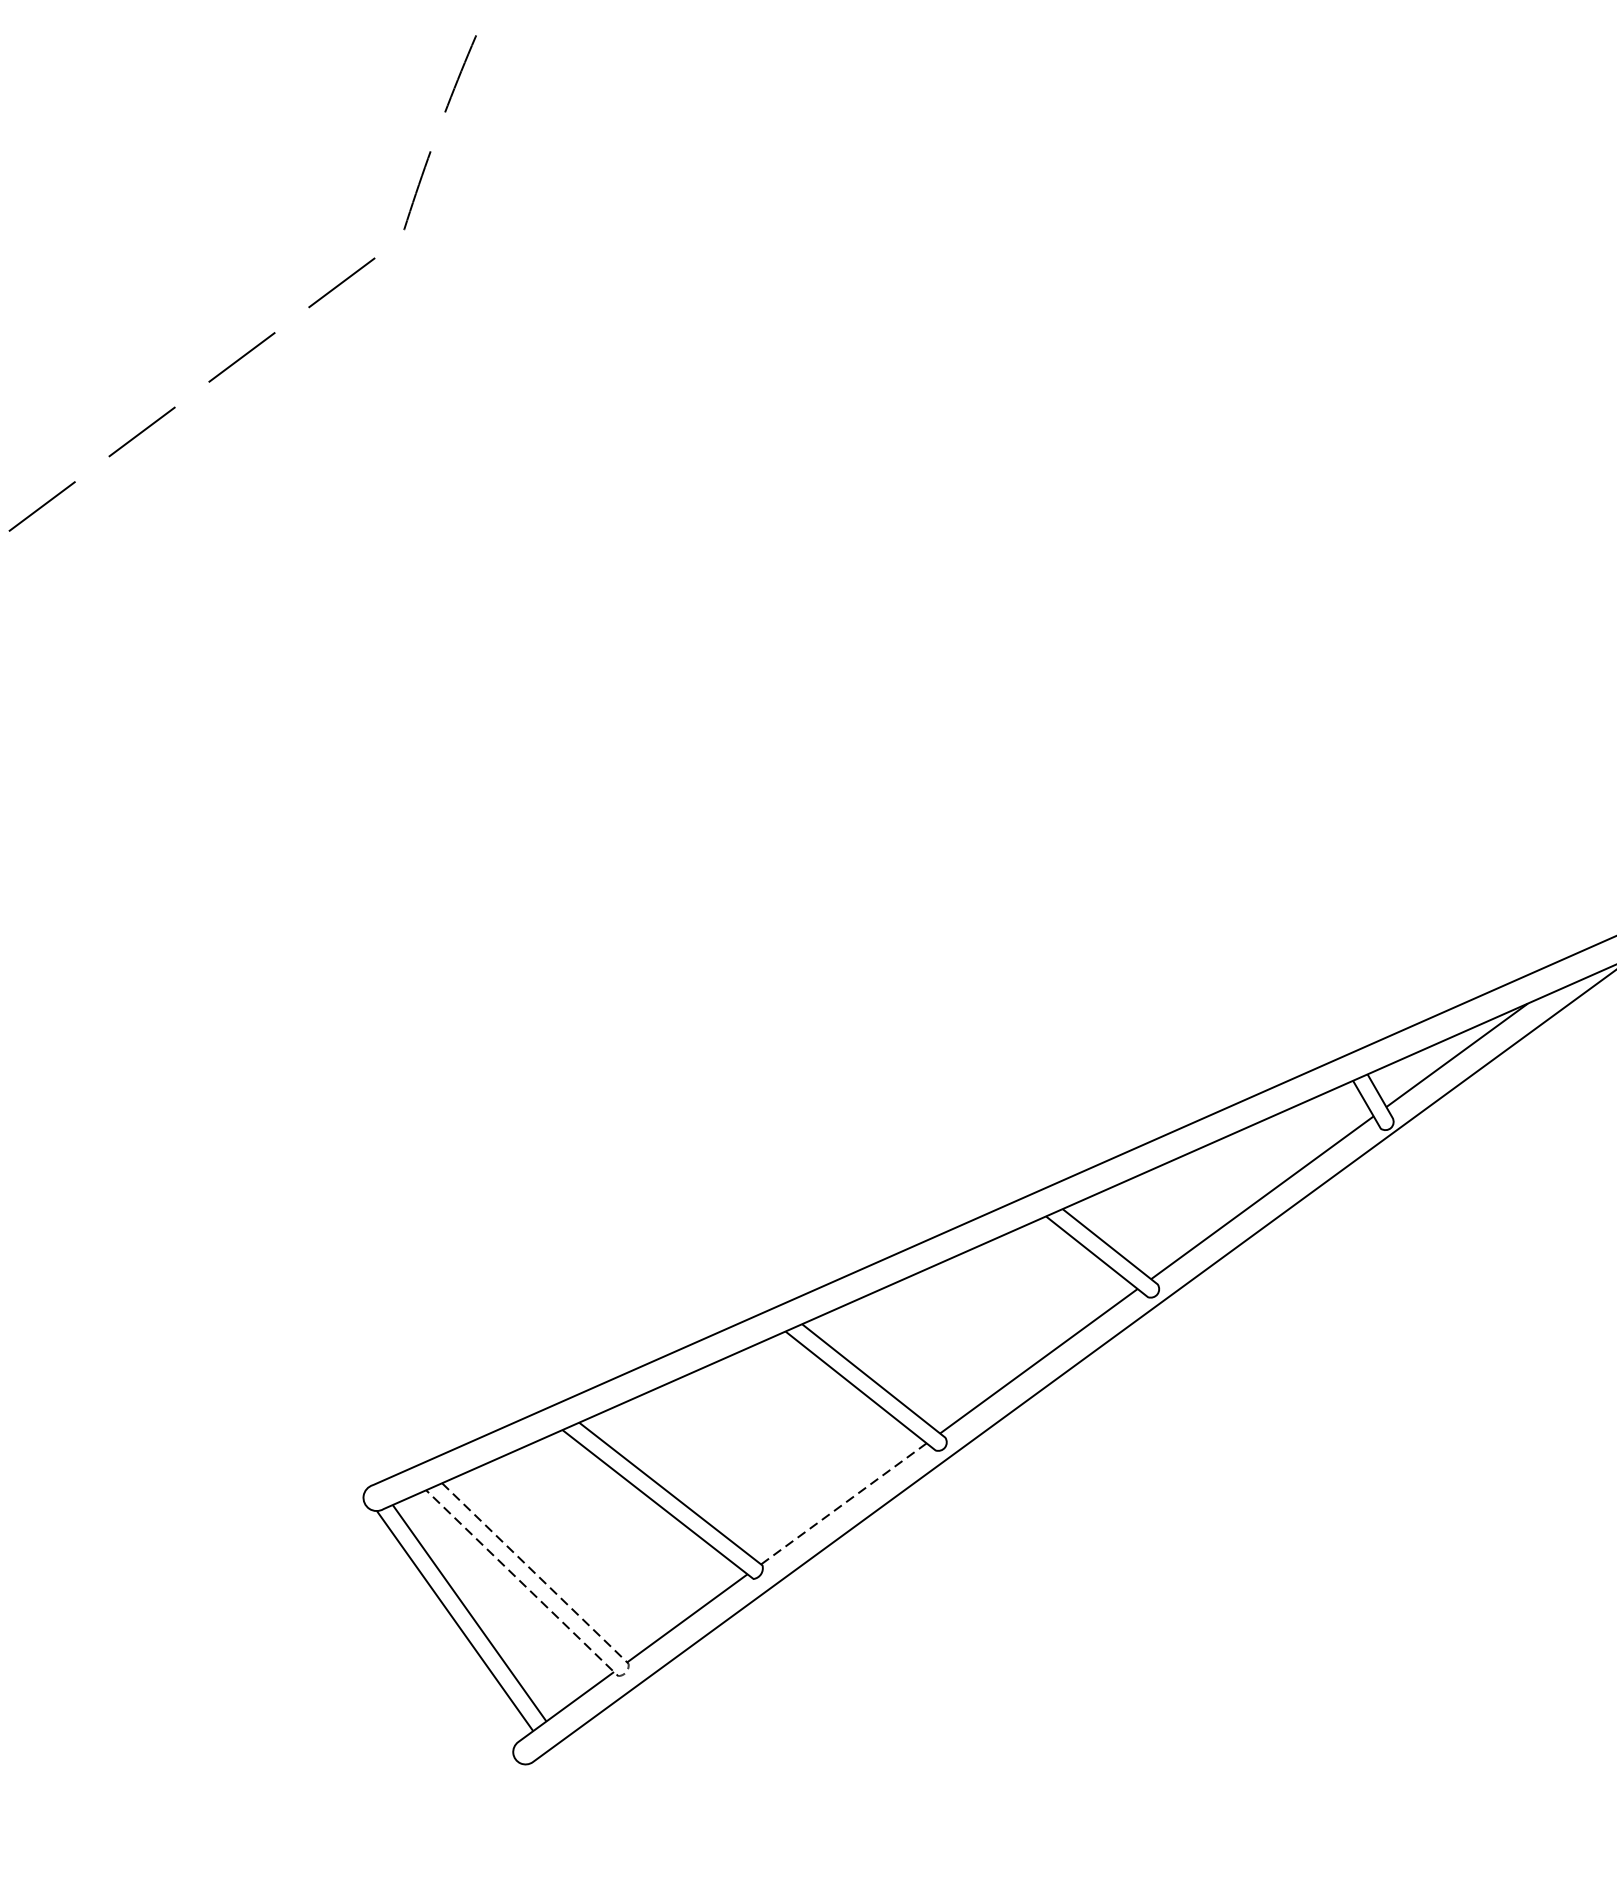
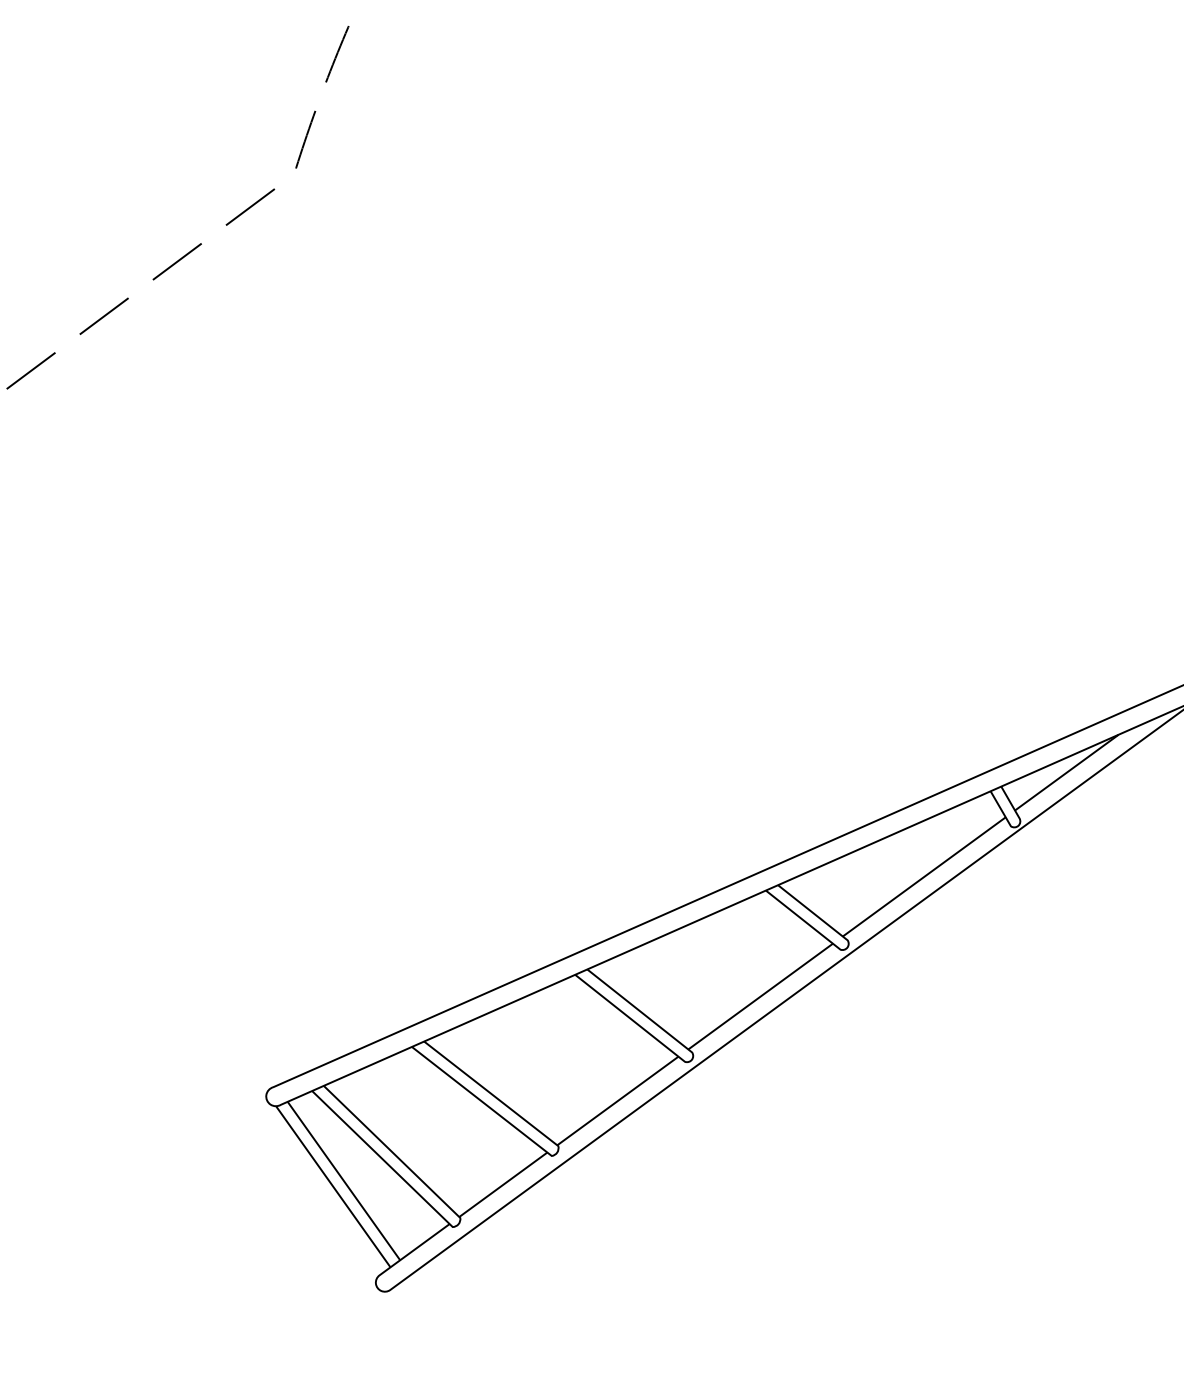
line: (843, 1504) -> (617, 1101), dashed -> solid
line: (624, 1673) -> (457, 1225), dashed -> solid

